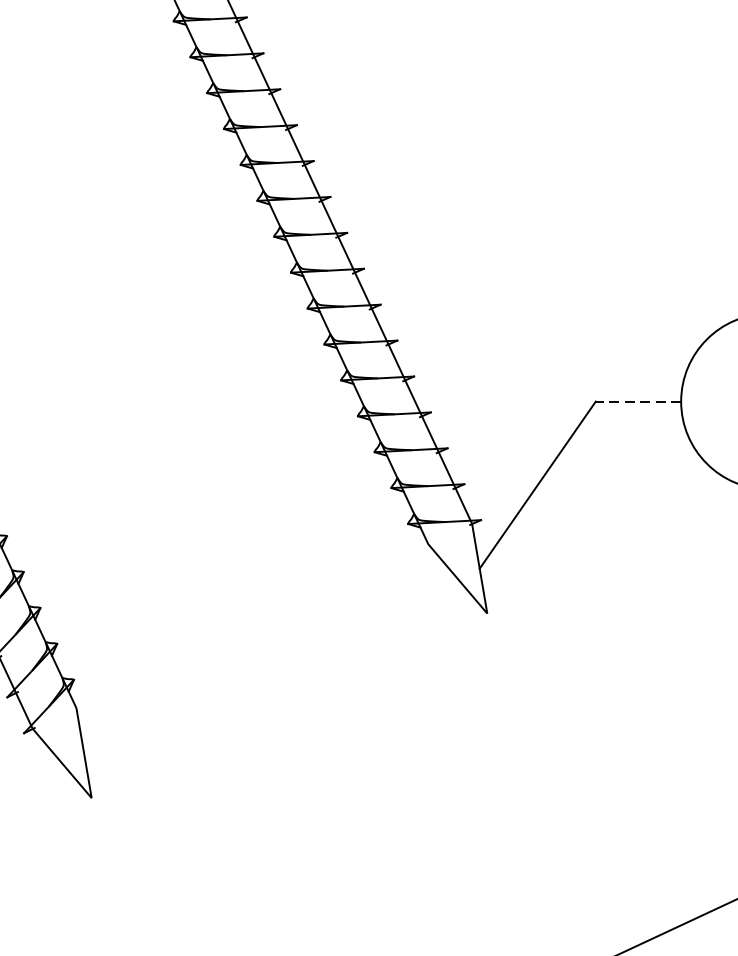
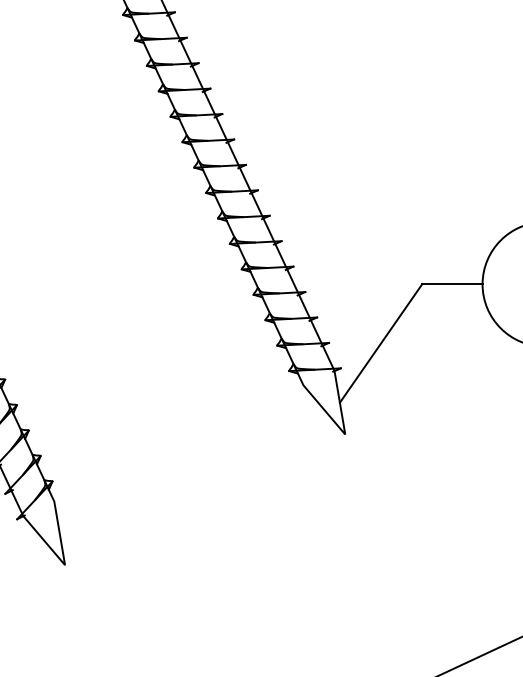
line: (637, 401) -> (451, 284), dashed -> solid

